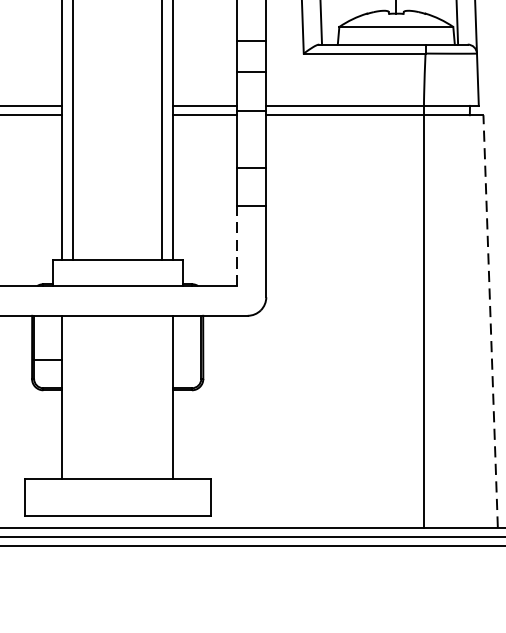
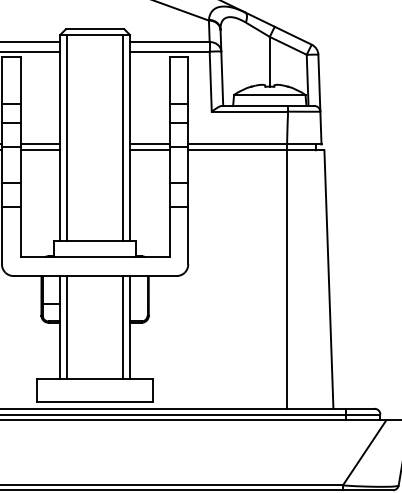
line: (236, 246) -> (169, 232), dashed -> solid
line: (489, 321) -> (328, 279), dashed -> solid
line: (73, 397) -> (67, 327), added
line: (162, 397) -> (123, 327), added

